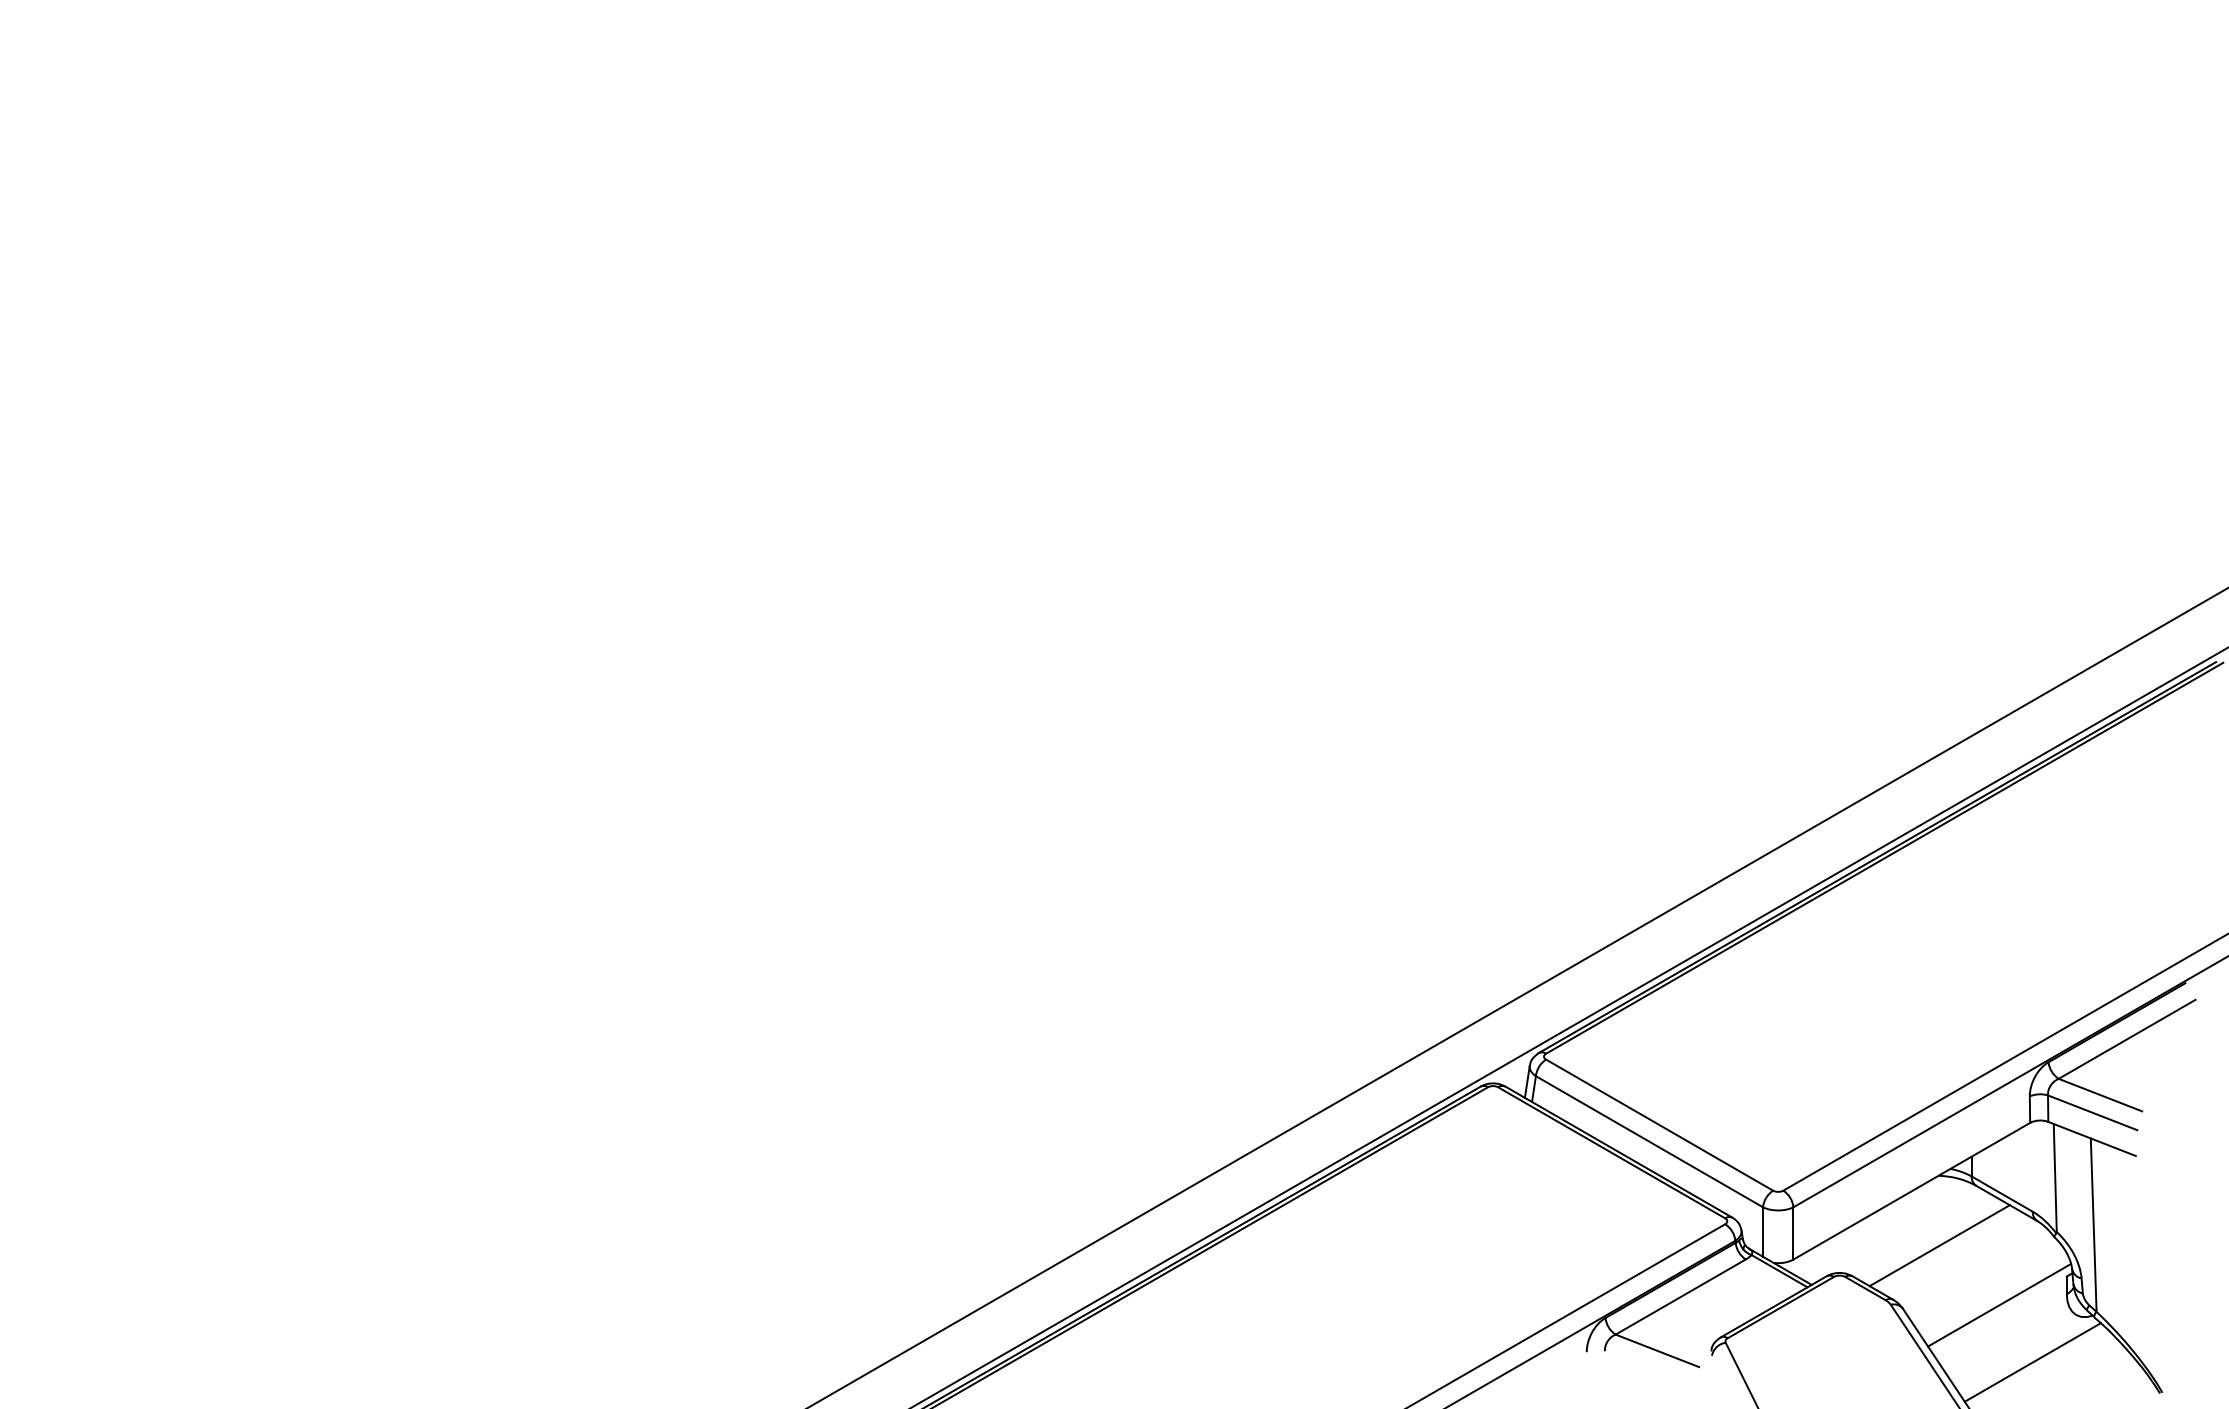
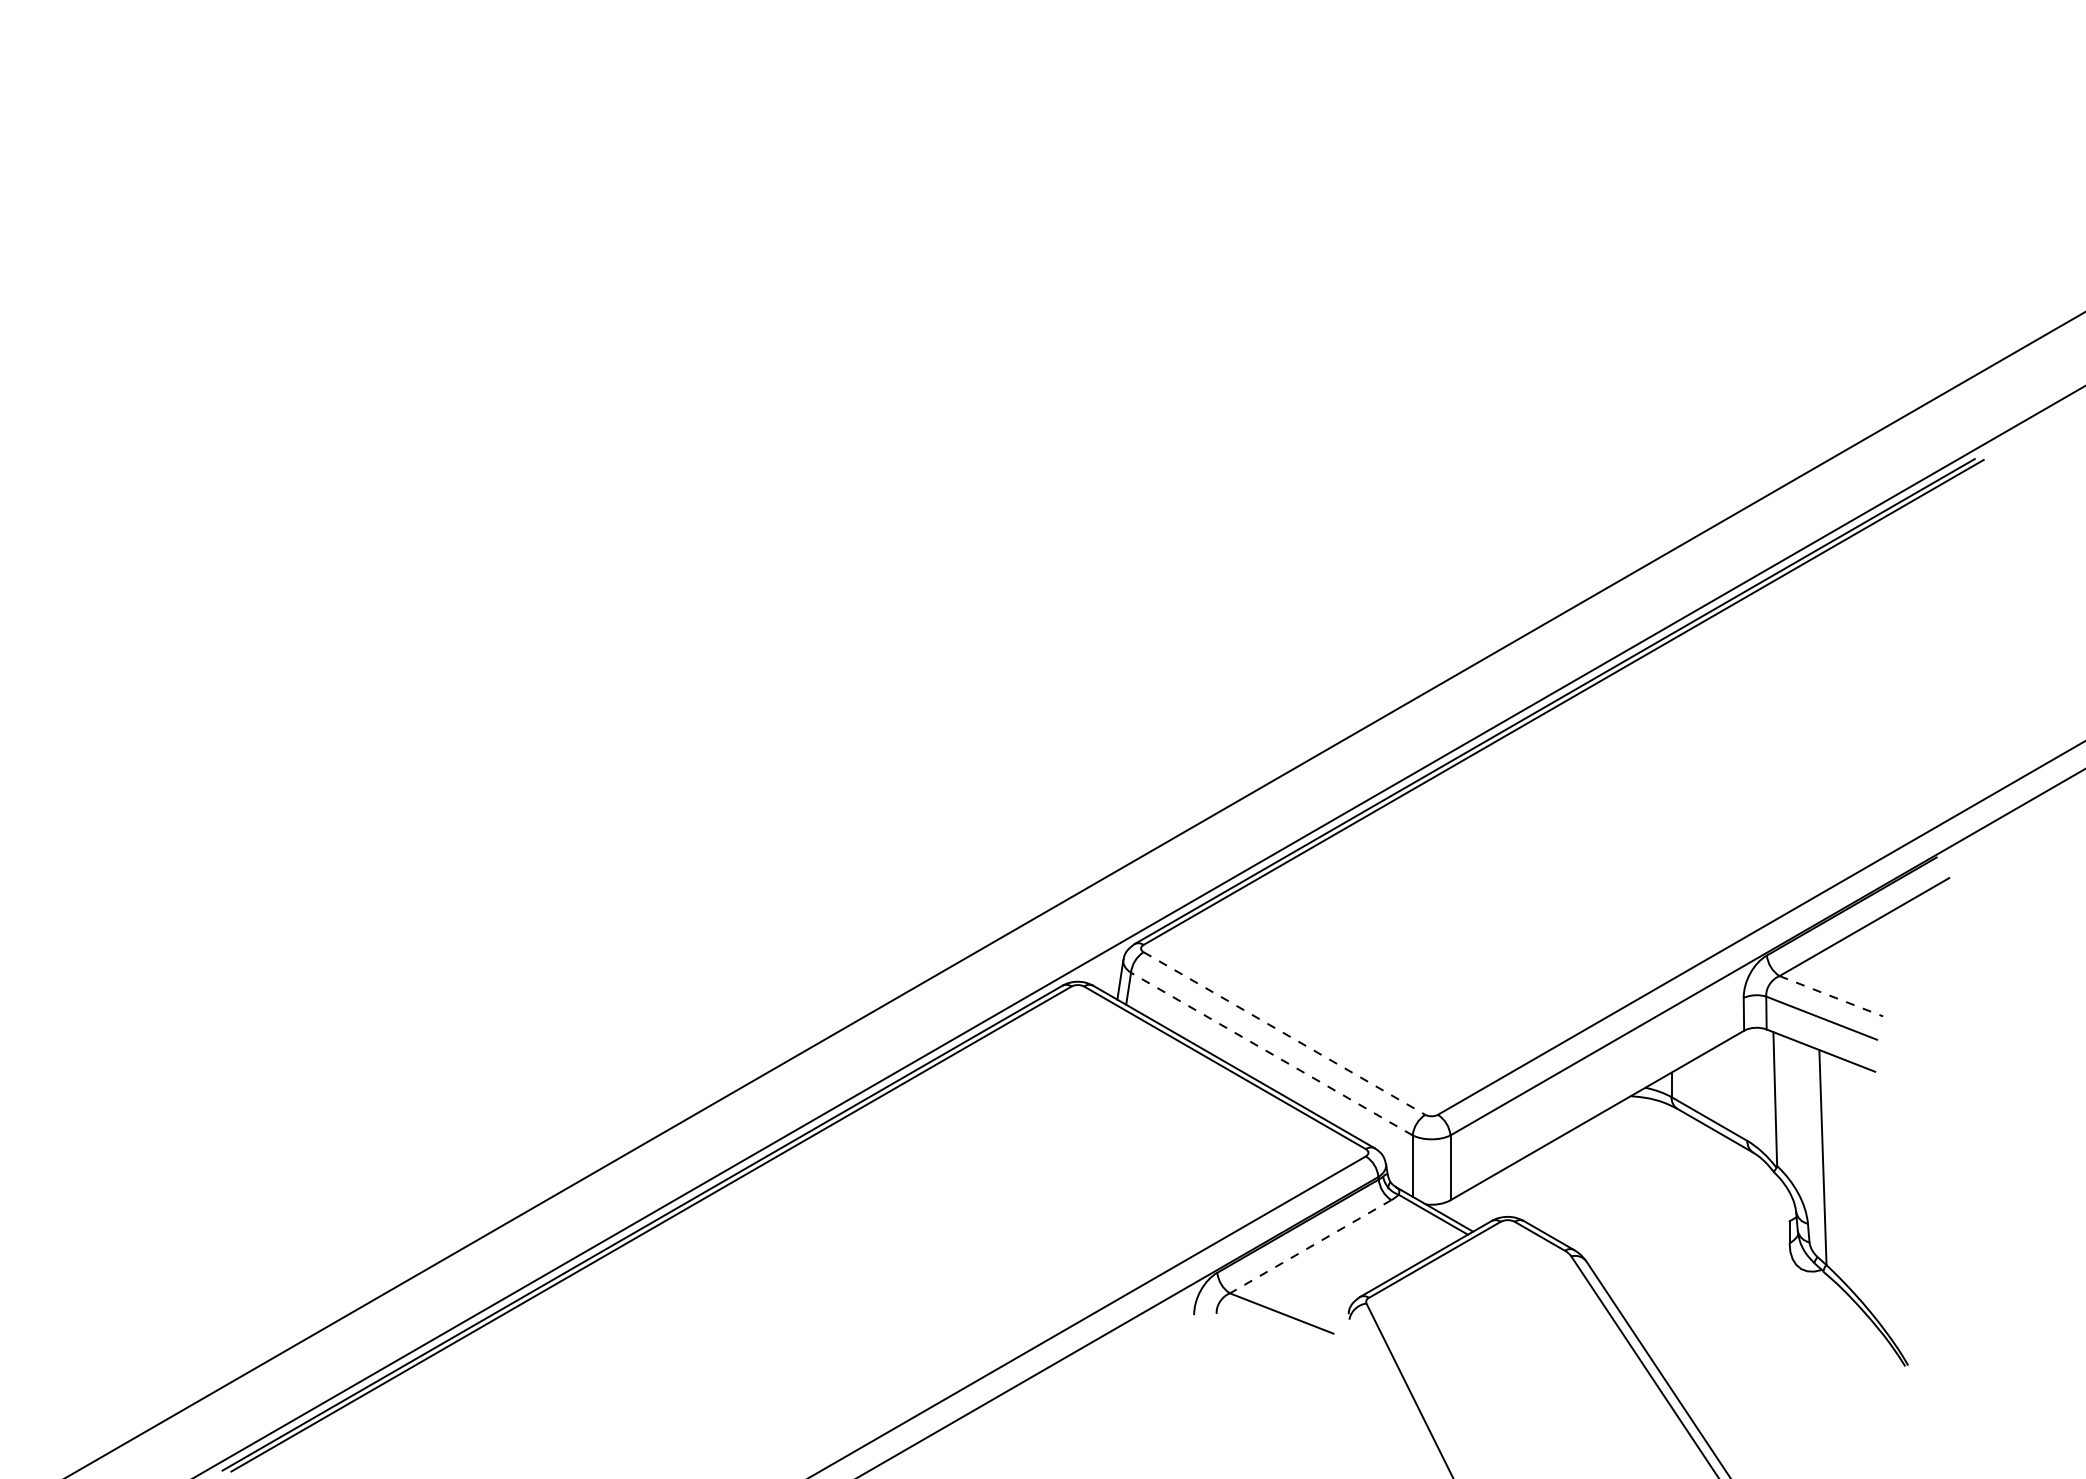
line: (2100, 1095) -> (1831, 996), solid -> dashed
line: (1660, 1125) -> (1285, 1033), solid -> dashed
line: (1649, 1141) -> (1271, 1053), solid -> dashed
line: (1939, 1245) -> (1631, 1182), removed
line: (1680, 1297) -> (1310, 1247), solid -> dashed
line: (1999, 1304) -> (1706, 1256), removed
line: (2032, 1362) -> (1747, 1327), removed

